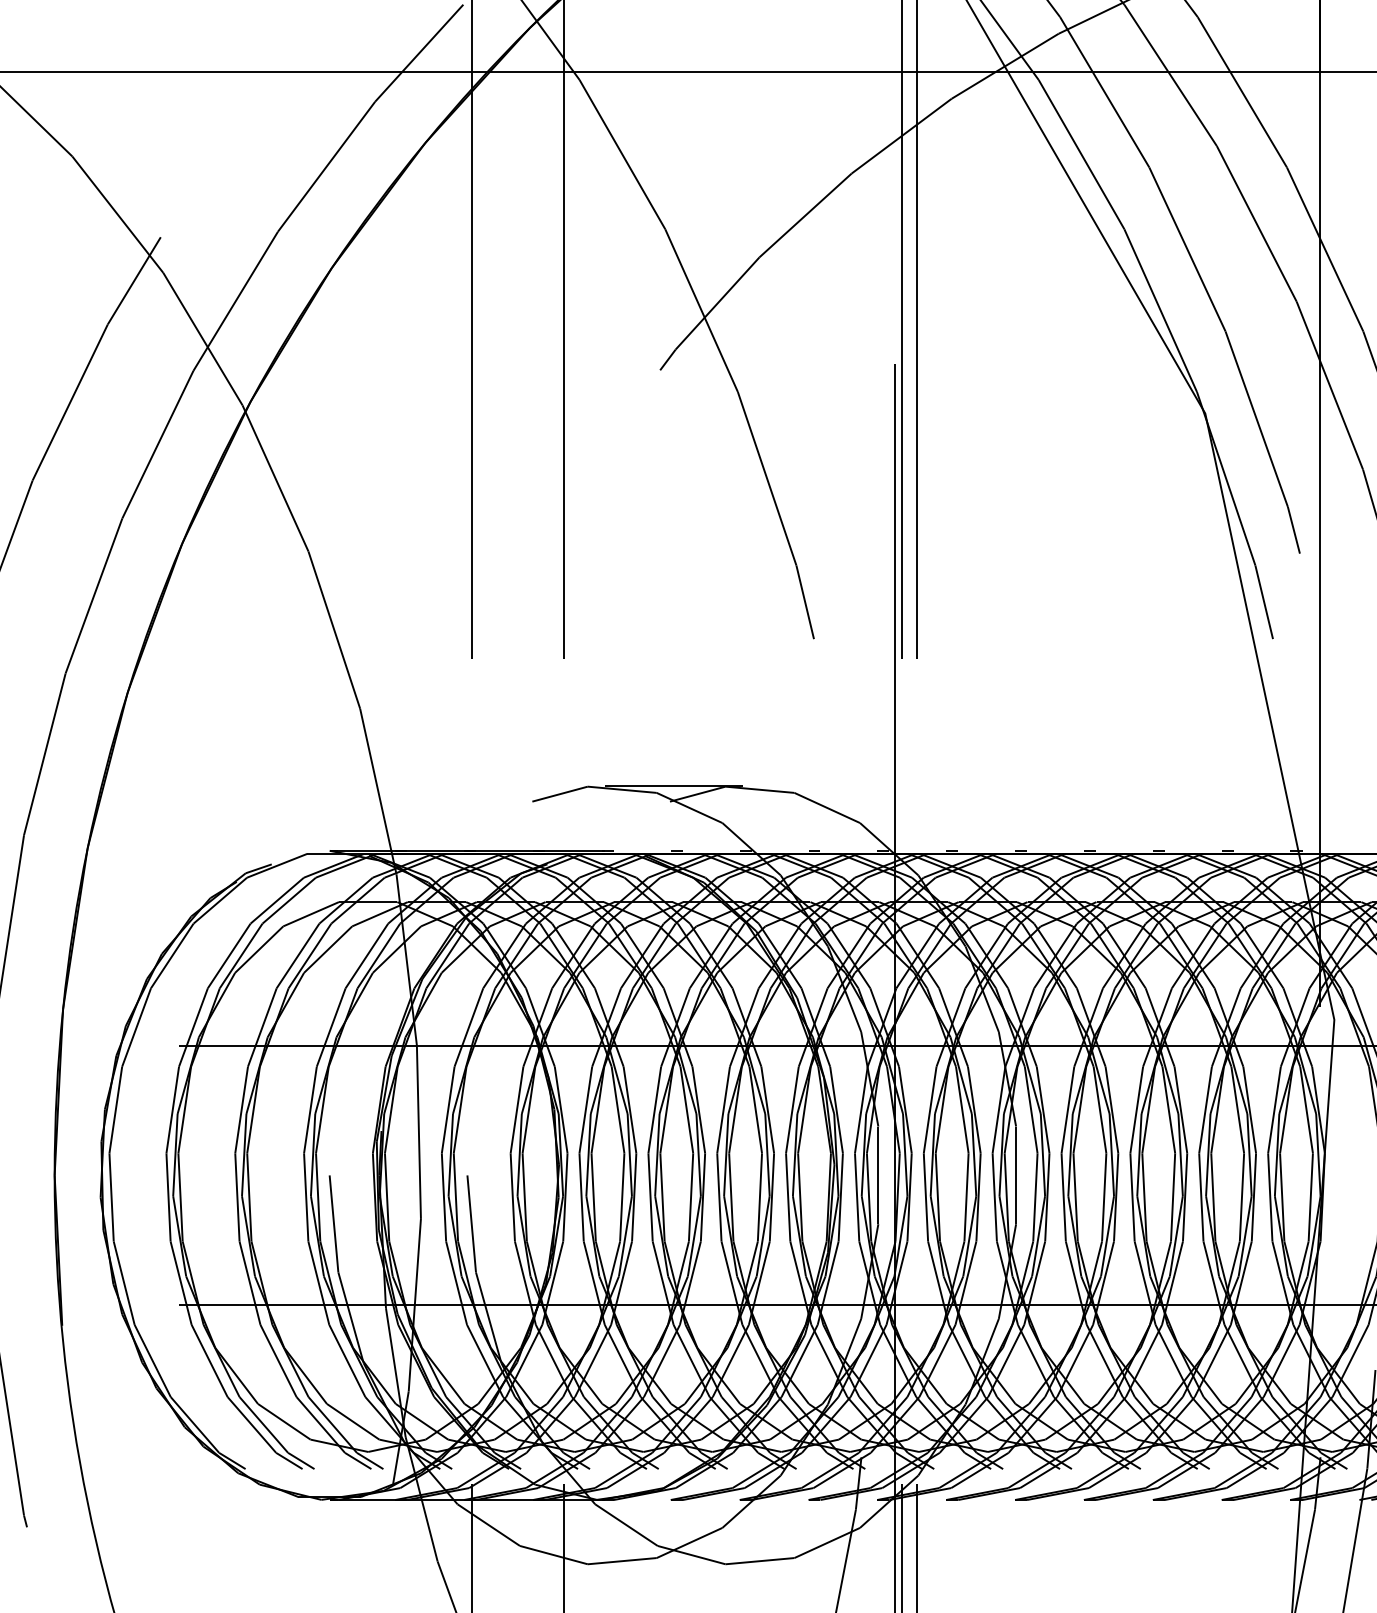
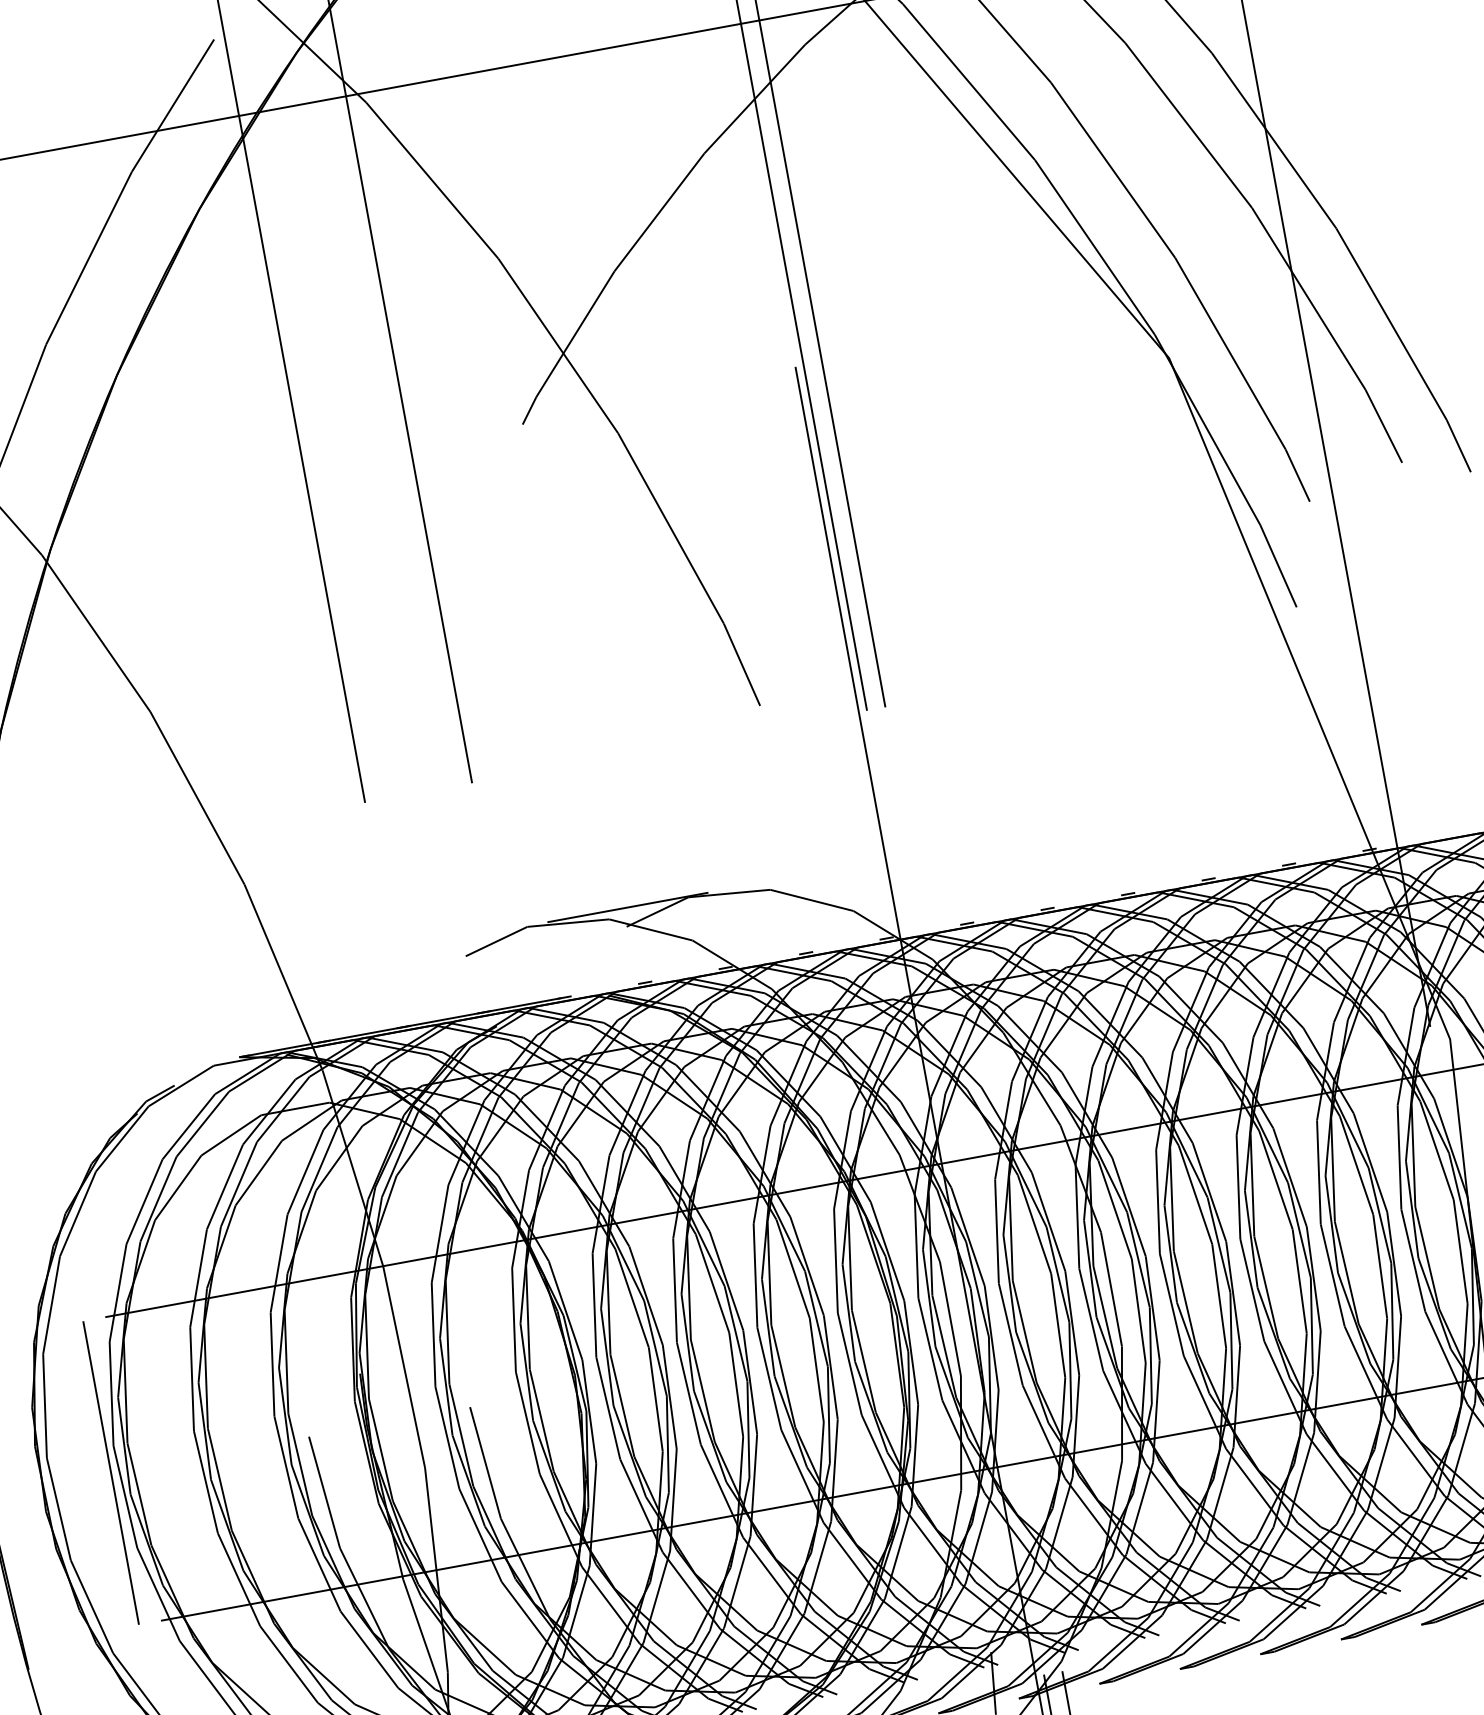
line: (160, 1175) -> (111, 1473), added

